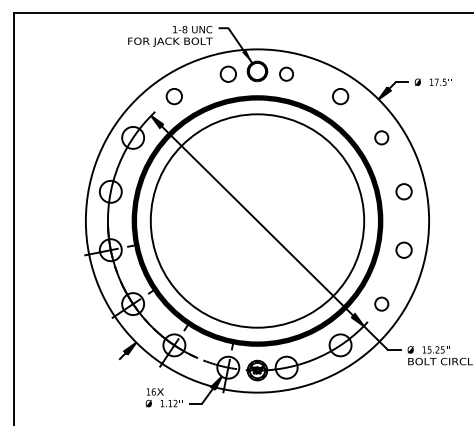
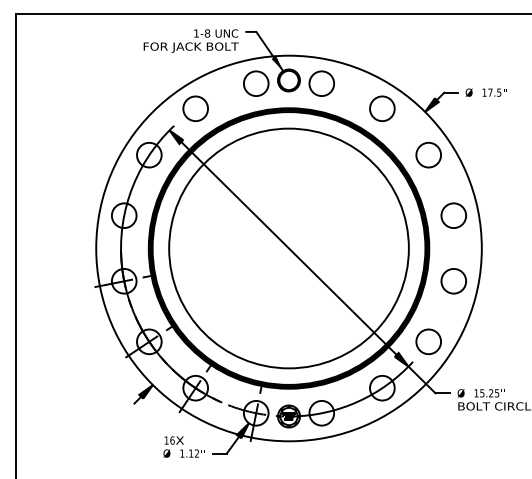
circle: (228, 74) -> (256, 83), size x1.43
circle: (286, 74) -> (321, 83), size x1.67
circle: (174, 96) -> (195, 108), size x1.43
circle: (340, 96) -> (382, 108), size x1.43
circle: (381, 137) -> (428, 154), size x1.67
circle: (403, 191) -> (453, 215), size x1.43
circle: (403, 250) -> (453, 281), size x1.43
circle: (381, 303) -> (428, 341), size x1.67

